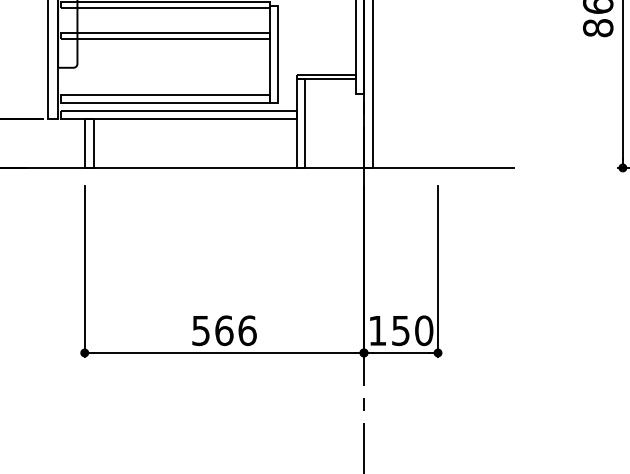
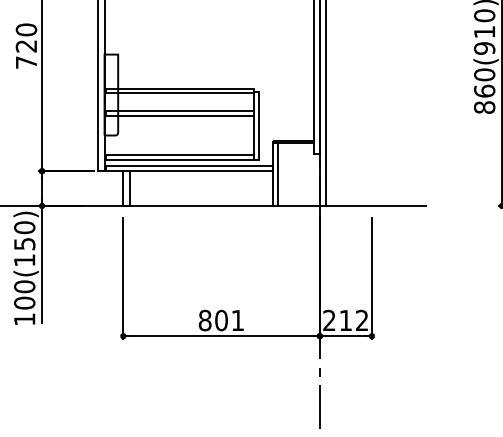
text: (224, 330) -> (221, 320), 566 -> 801
text: (400, 330) -> (345, 320), 150 -> 212

